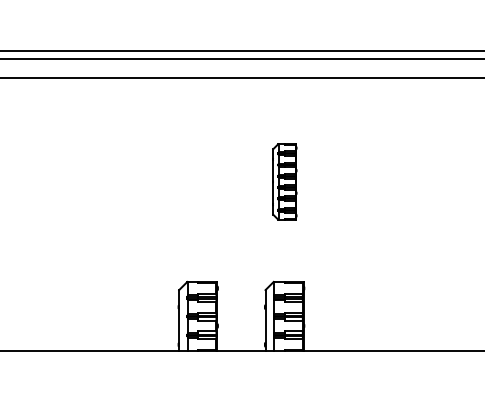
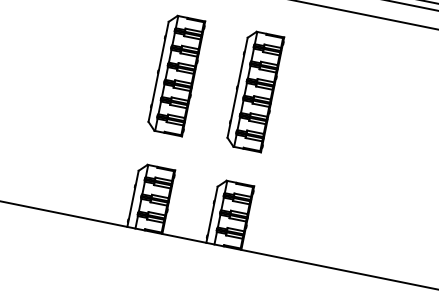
part: (197, 181) -> (175, 74), added
part: (284, 181) -> (255, 90), size x1.67

